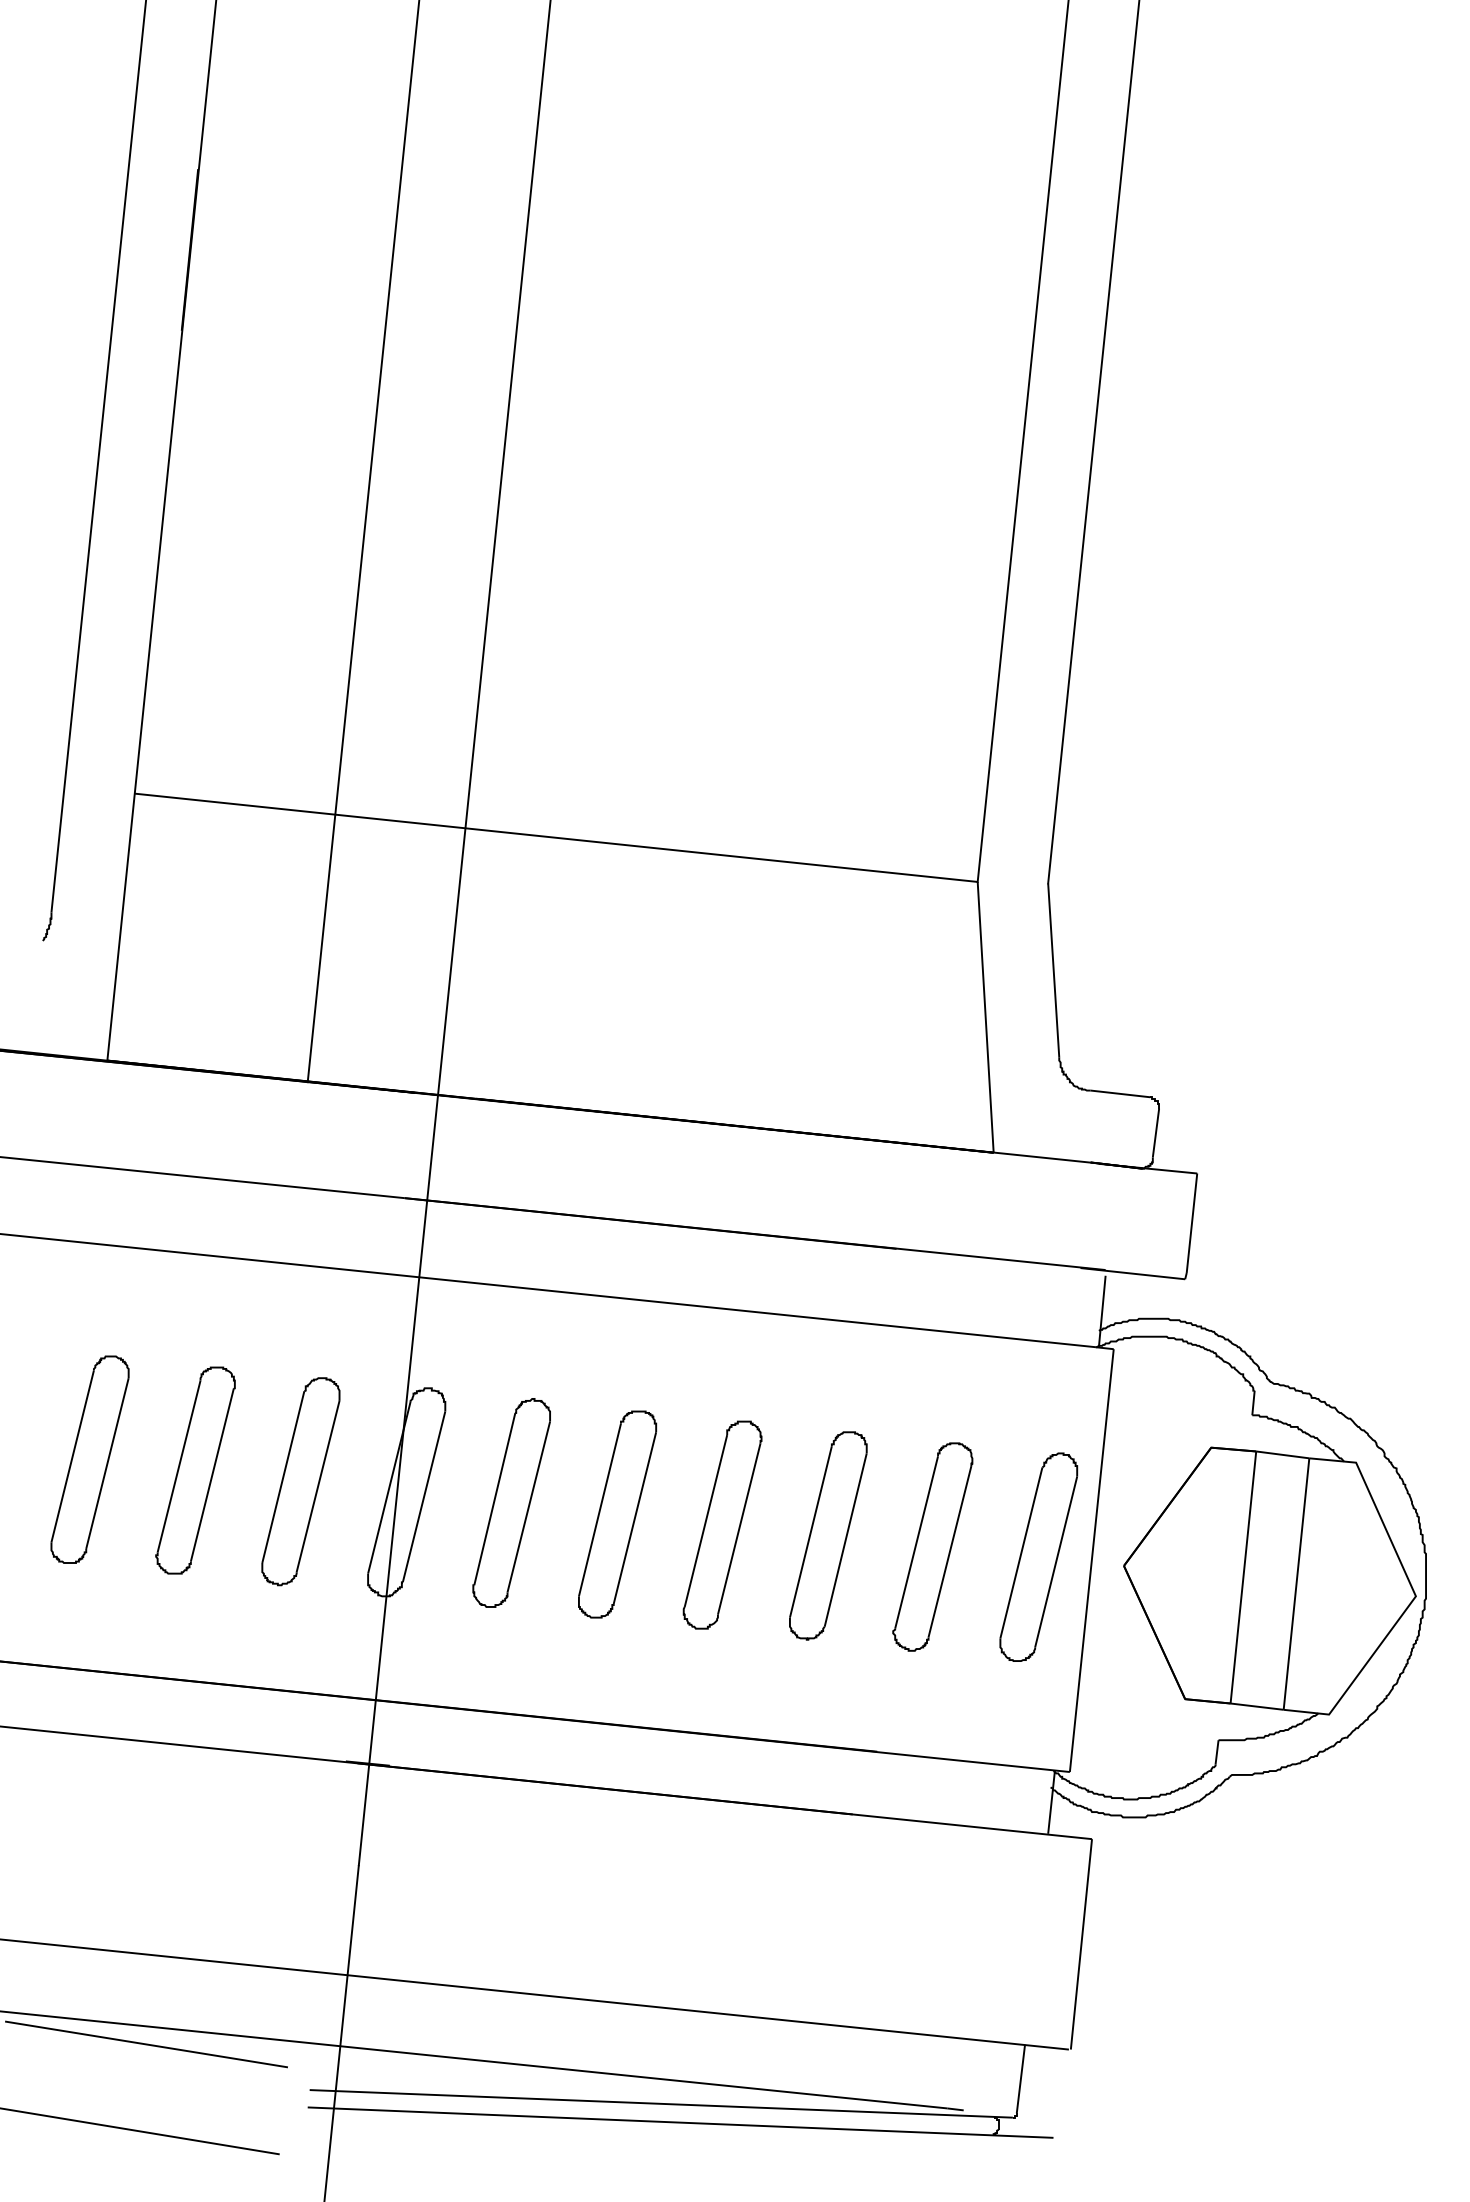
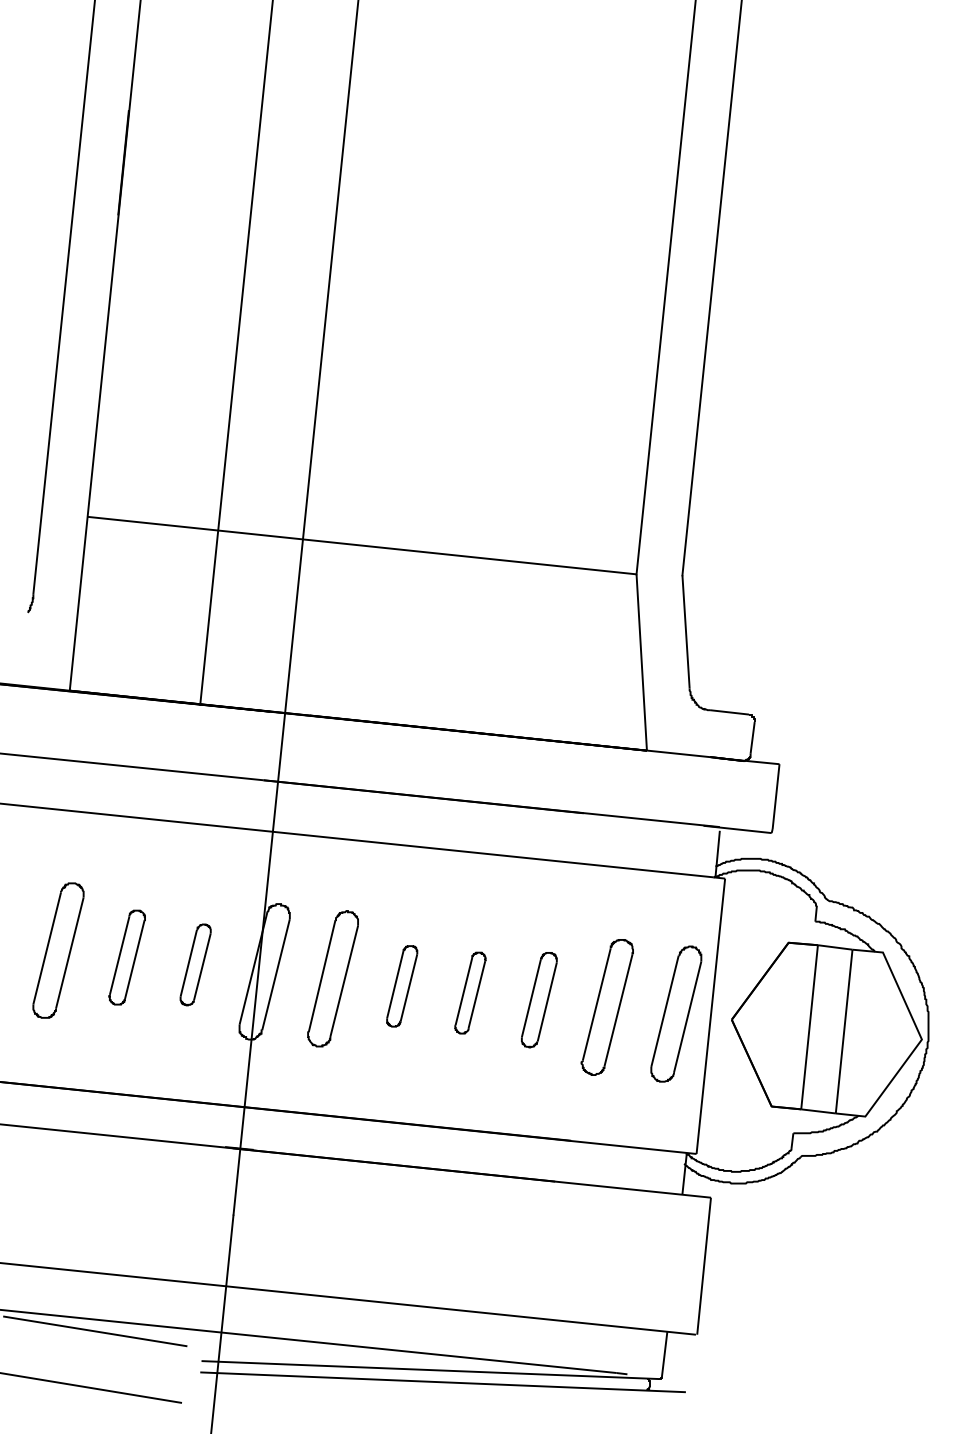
part: (194, 1470) -> (126, 957), size x0.7
part: (300, 1481) -> (195, 964), size x0.6
part: (618, 1514) -> (402, 986), size x0.6
part: (722, 1524) -> (470, 992), size x0.6
part: (828, 1534) -> (539, 999), size x0.7

